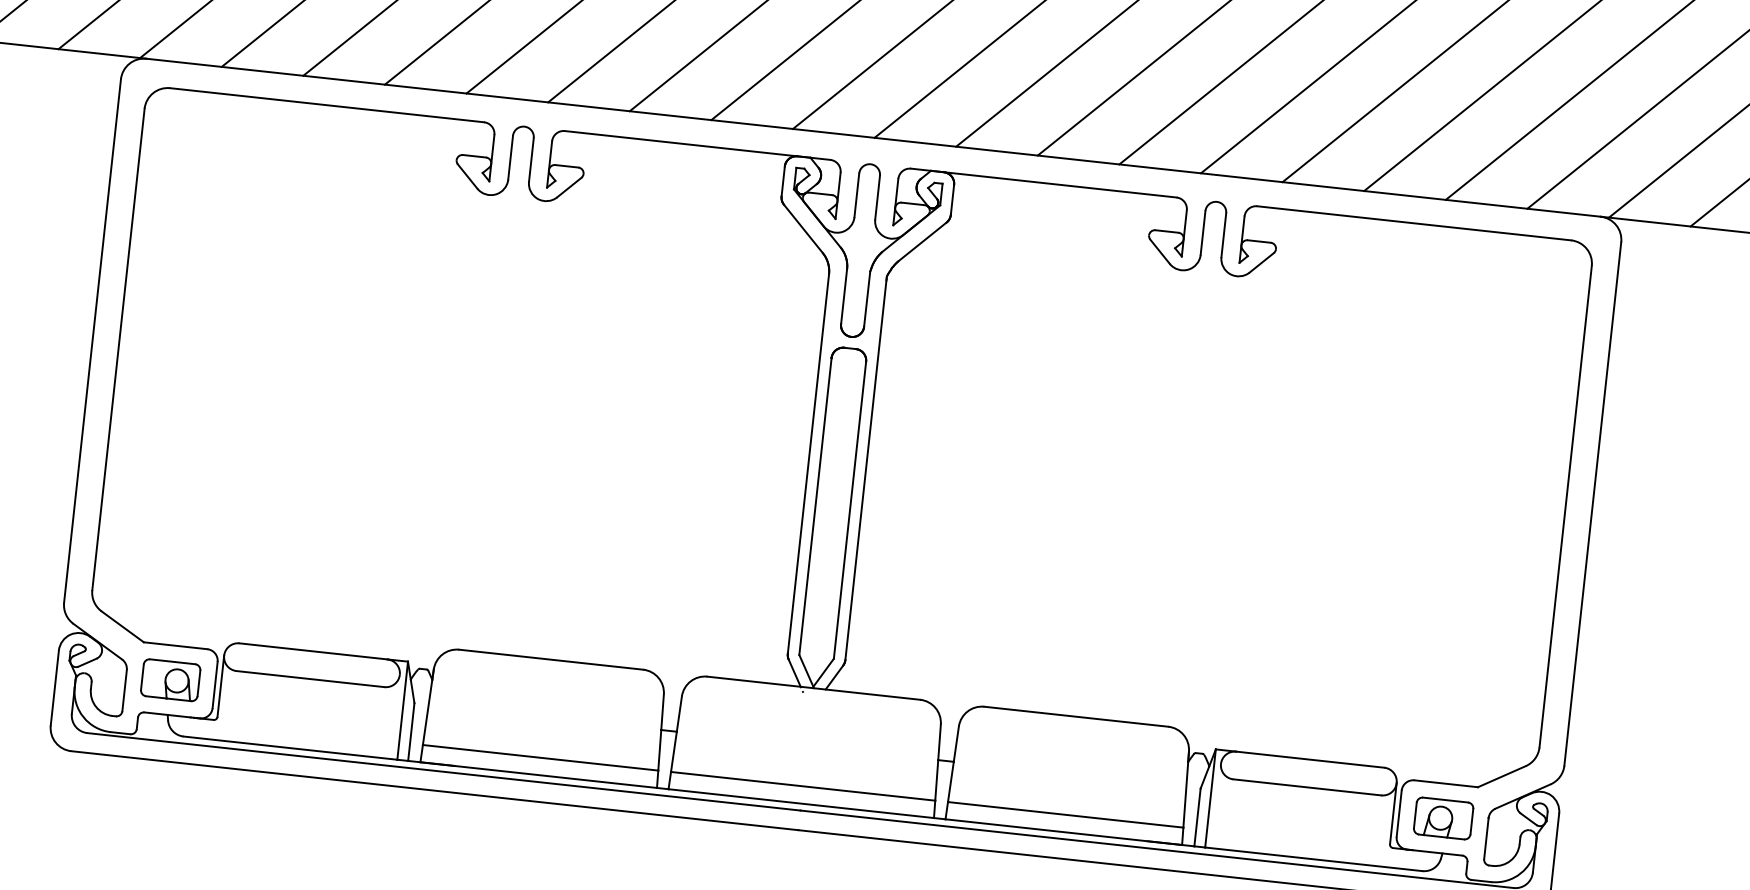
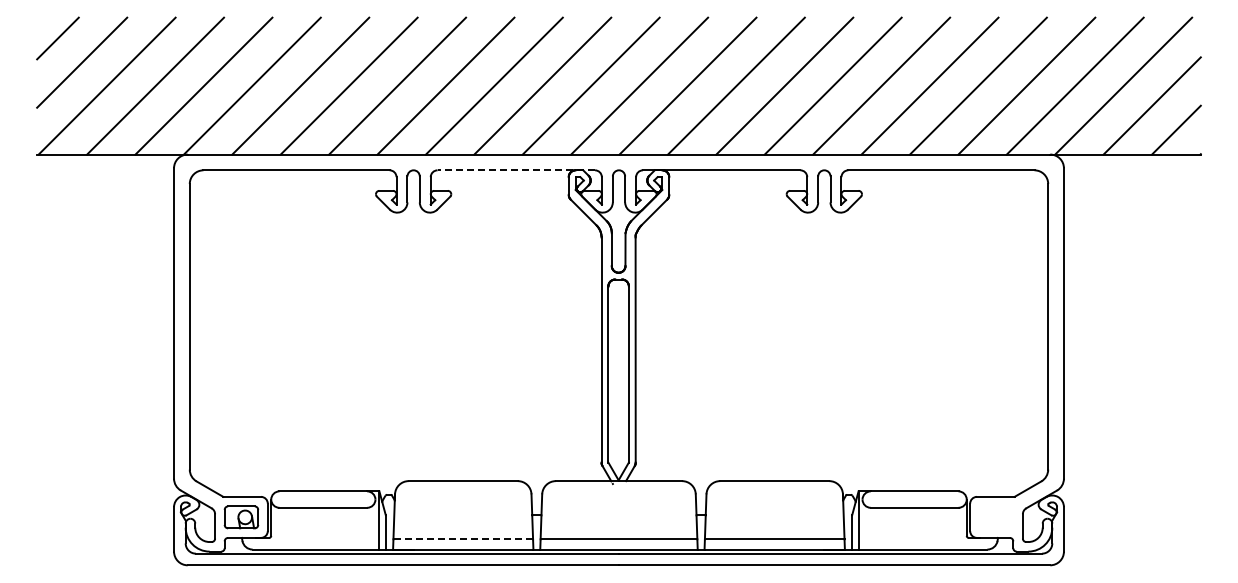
line: (697, 145) -> (516, 170), solid -> dashed
line: (540, 758) -> (463, 539), solid -> dashed
part: (1443, 818) -> (996, 517), removed

